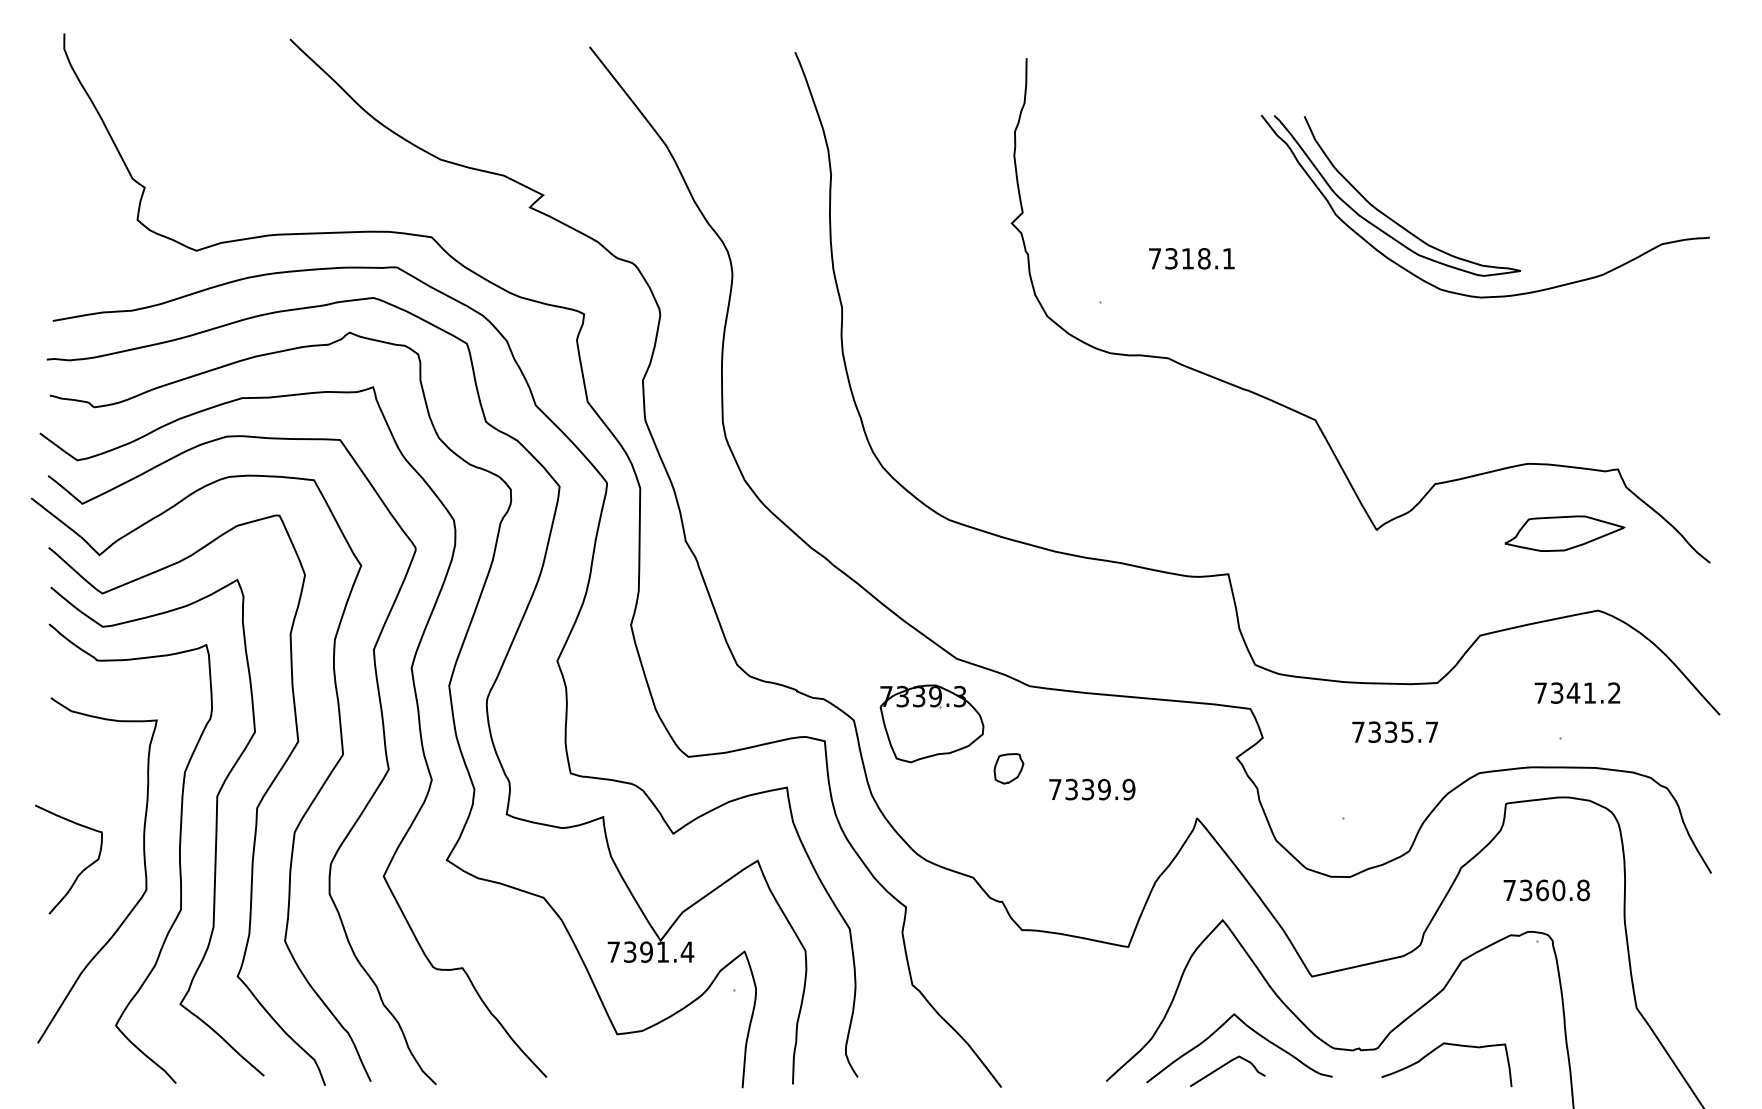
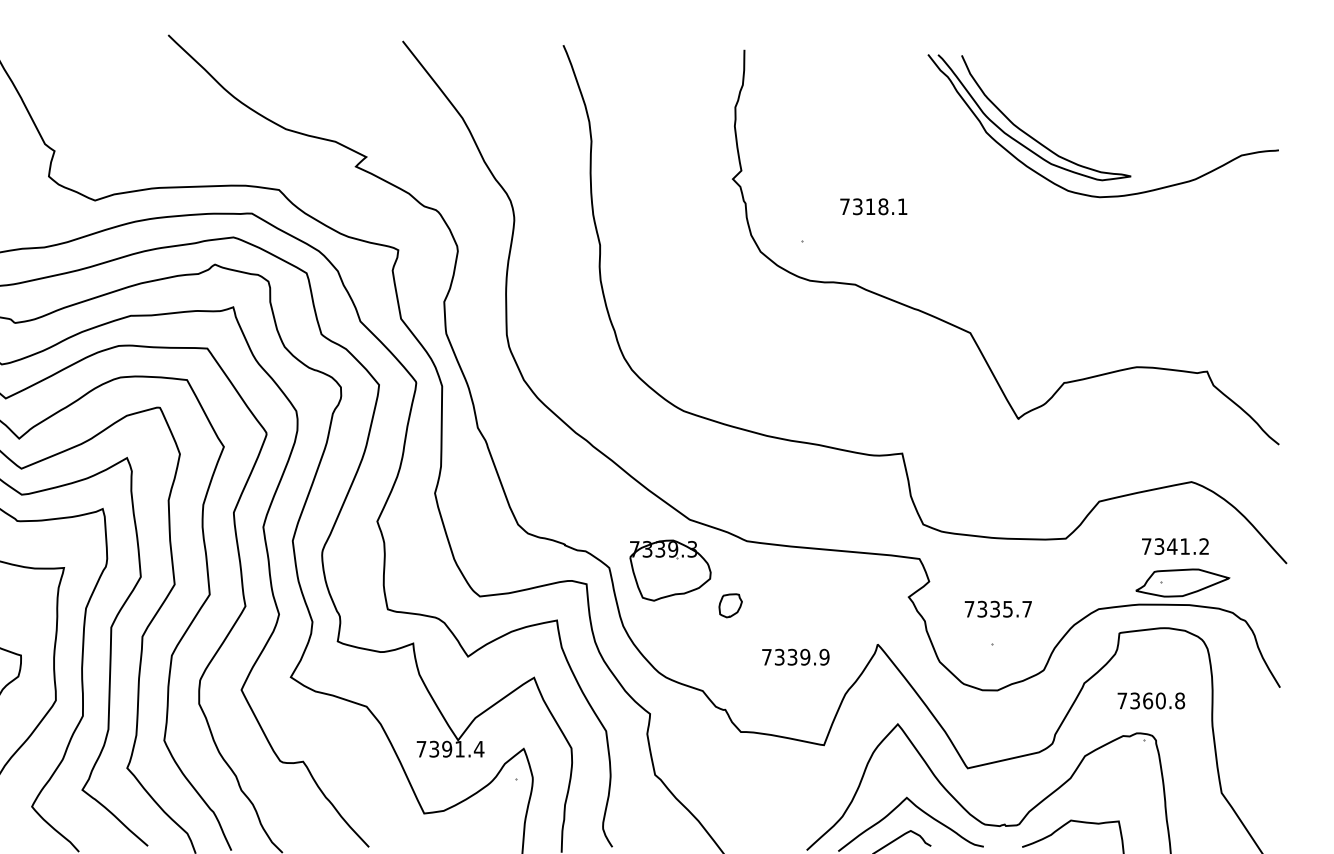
part: (1466, 259) -> (1088, 167), moved
part: (1564, 533) -> (1182, 582), moved
text: (1395, 731) -> (998, 608), moved
text: (1092, 789) -> (796, 657), moved

